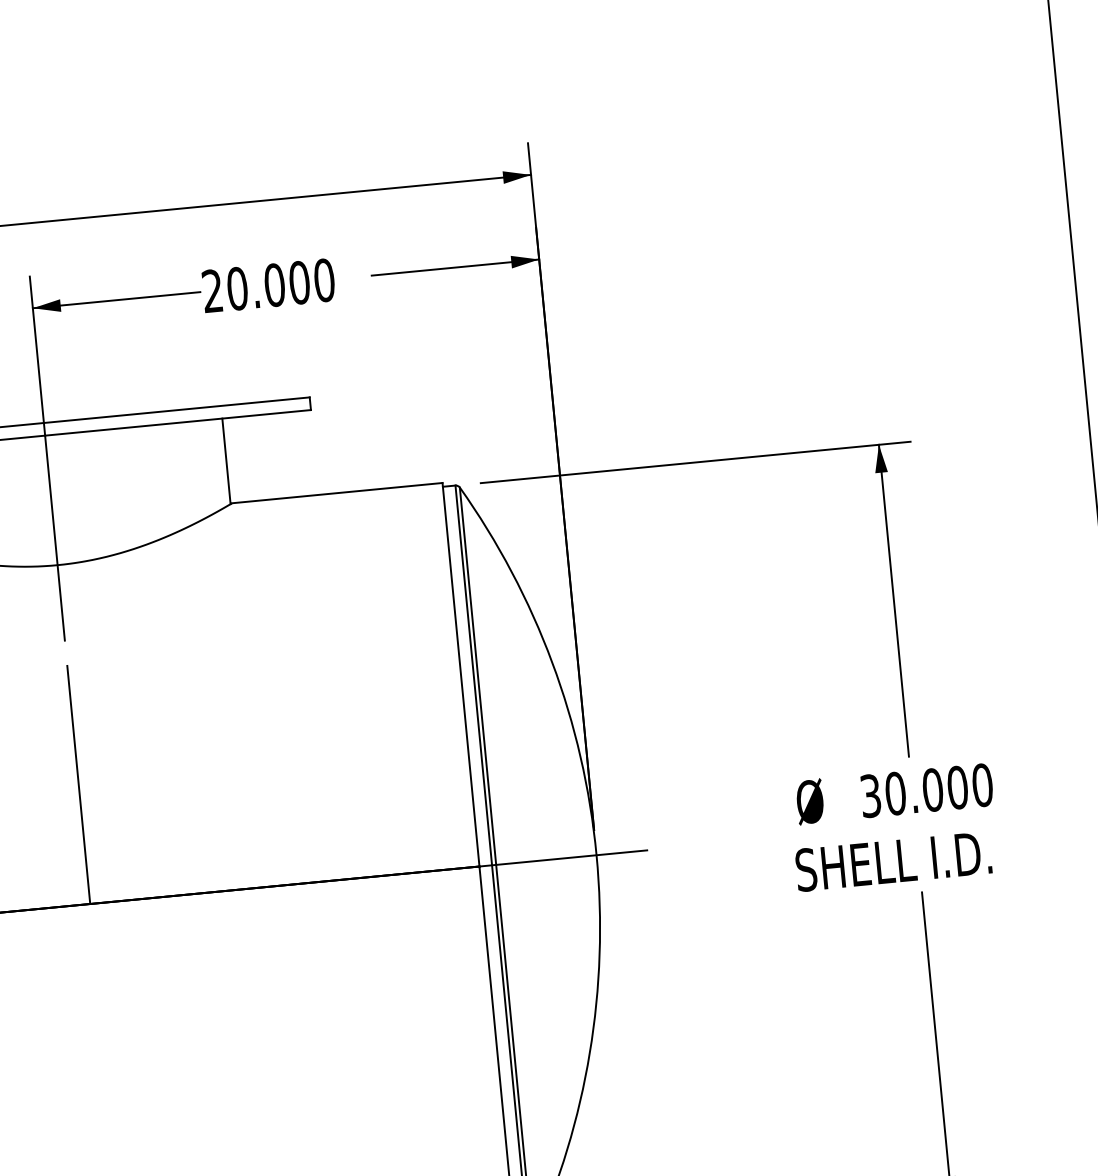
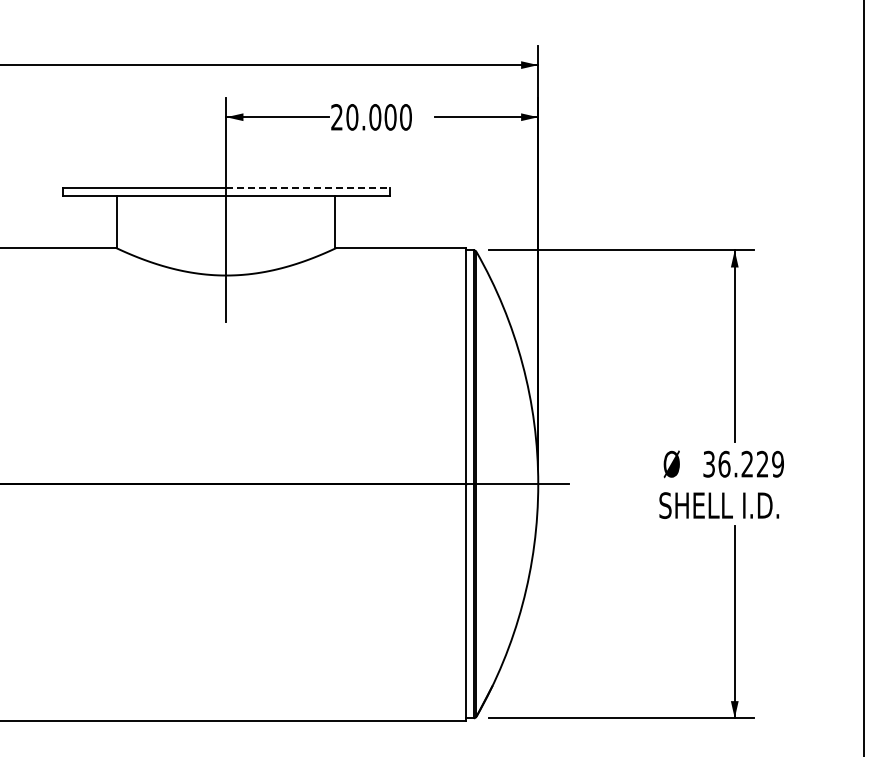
line: (177, 409) -> (308, 187), solid -> dashed
line: (79, 784) -> (226, 410), removed
text: (939, 788) -> (751, 463), 30.000 -> 36.229

